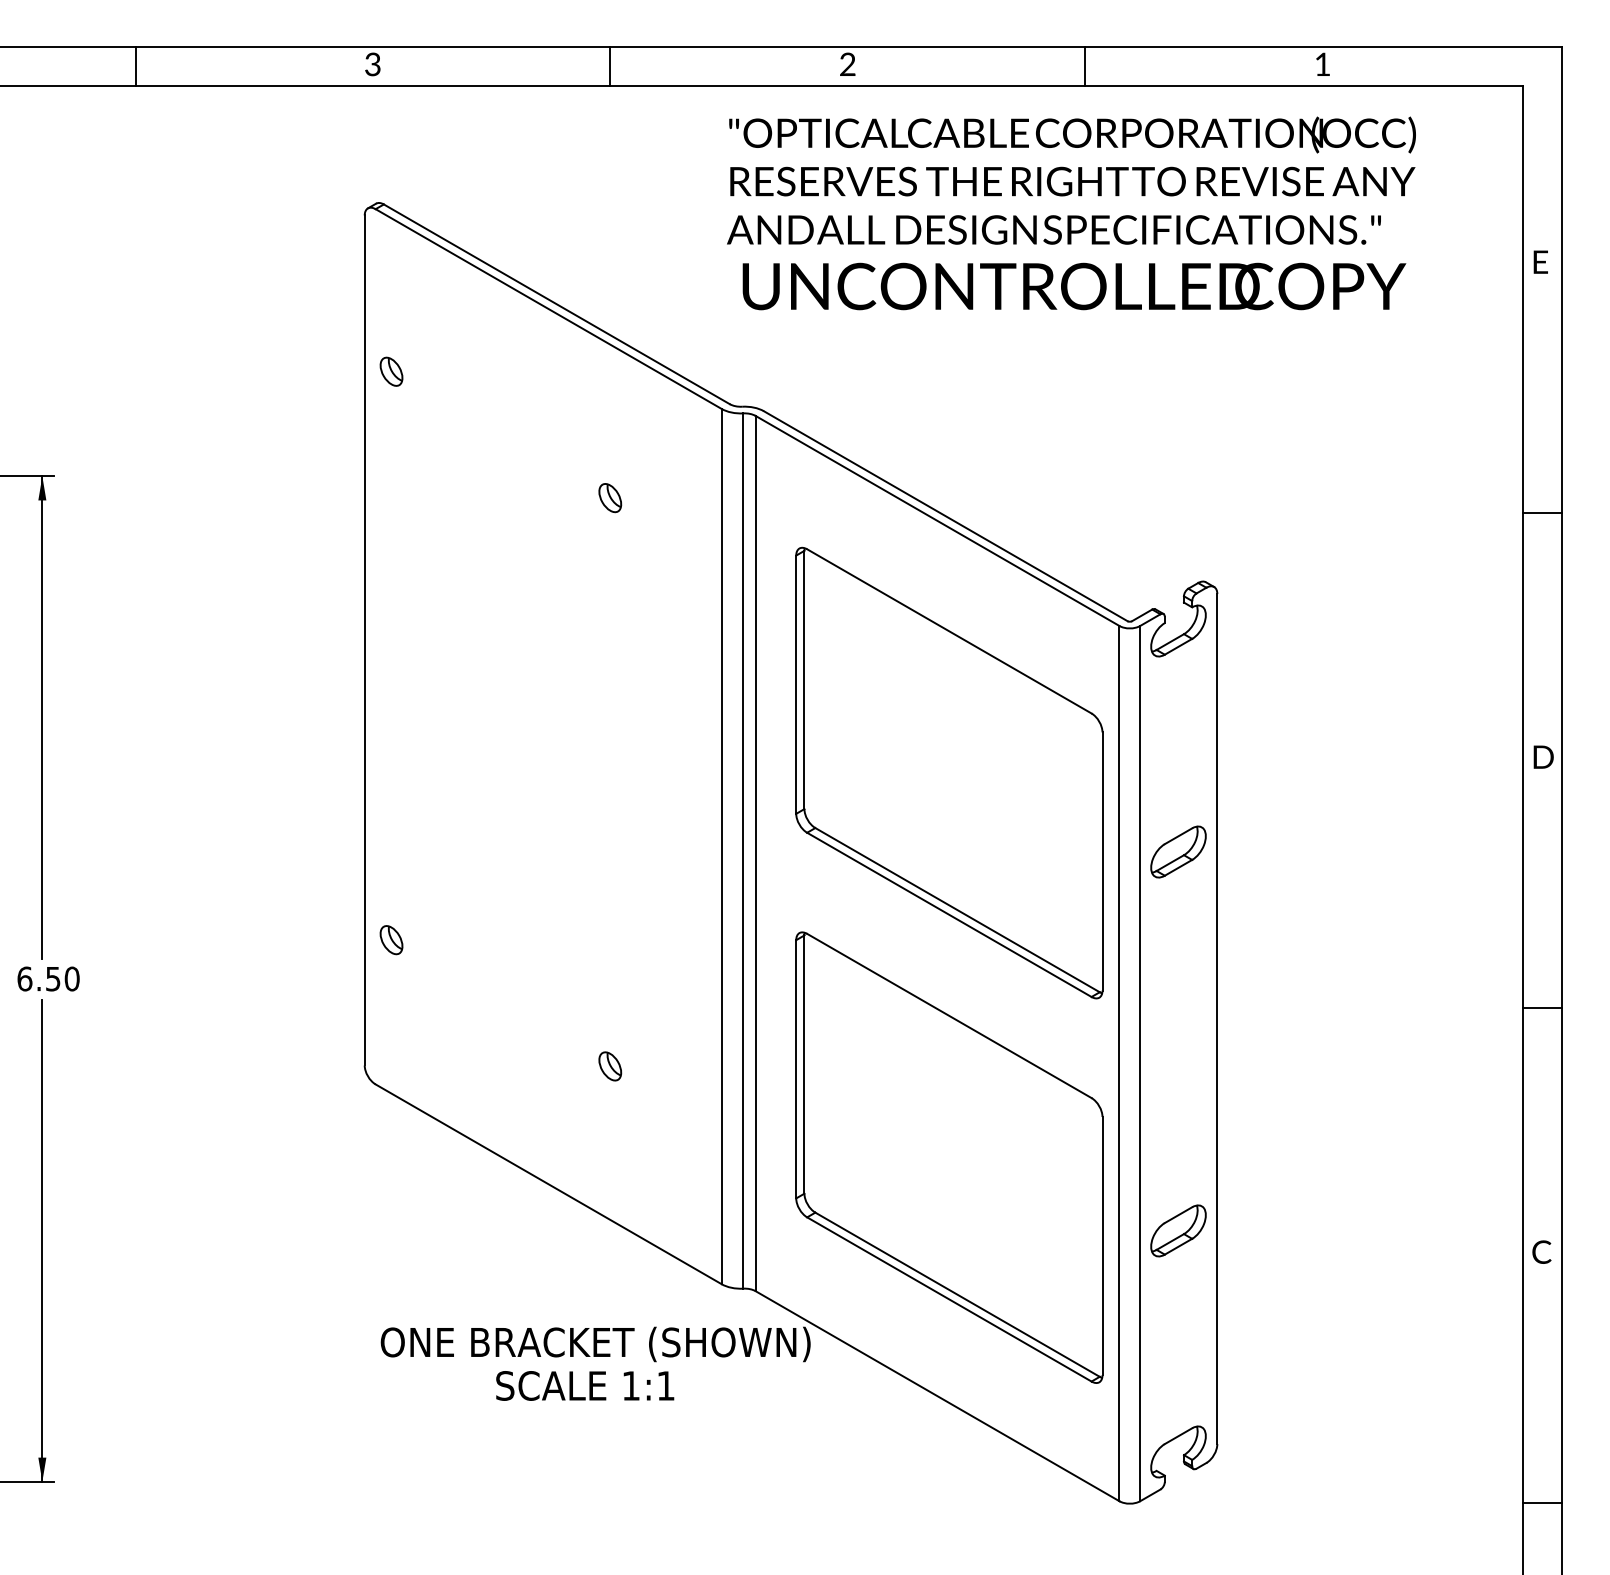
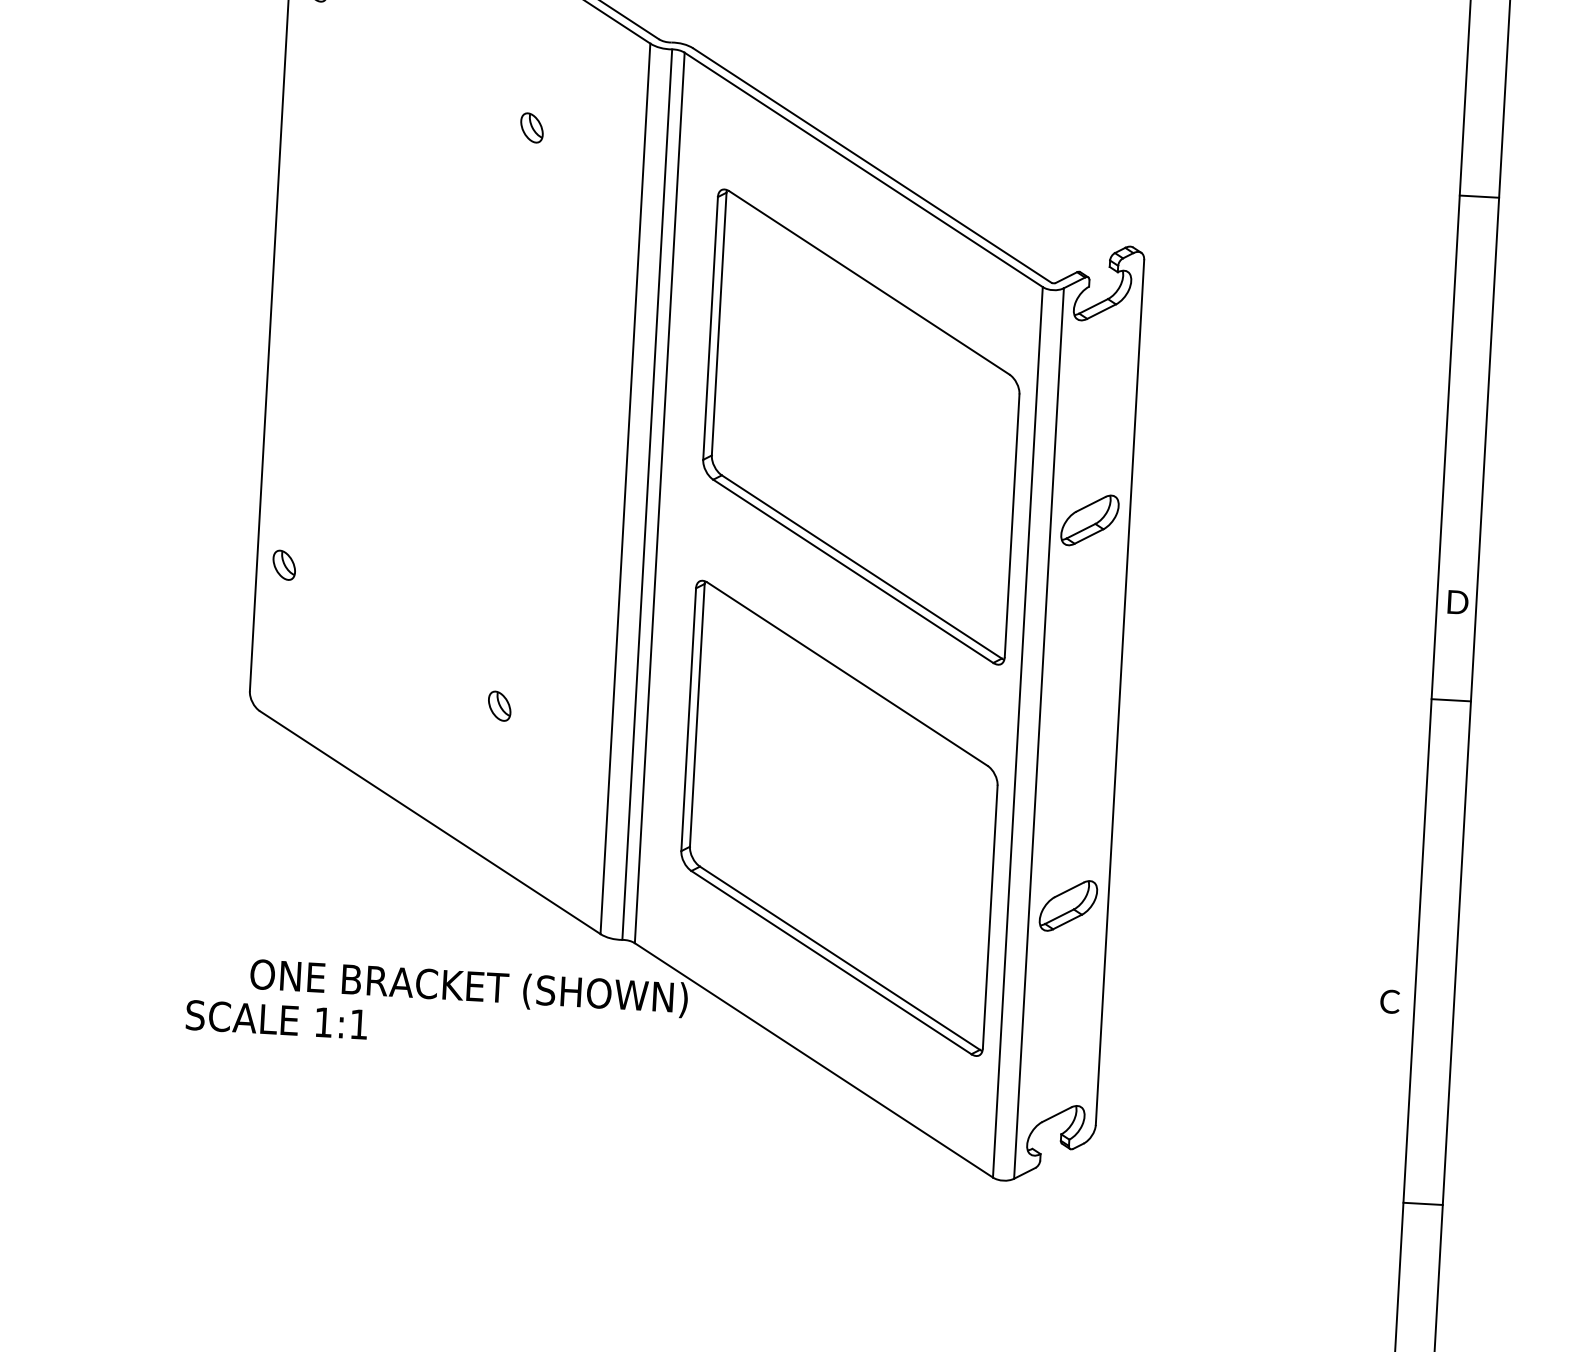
text: (1543, 756) -> (1457, 601), moved
text: (1541, 1251) -> (1389, 1001), moved
text: (585, 1385) -> (277, 1019), moved

